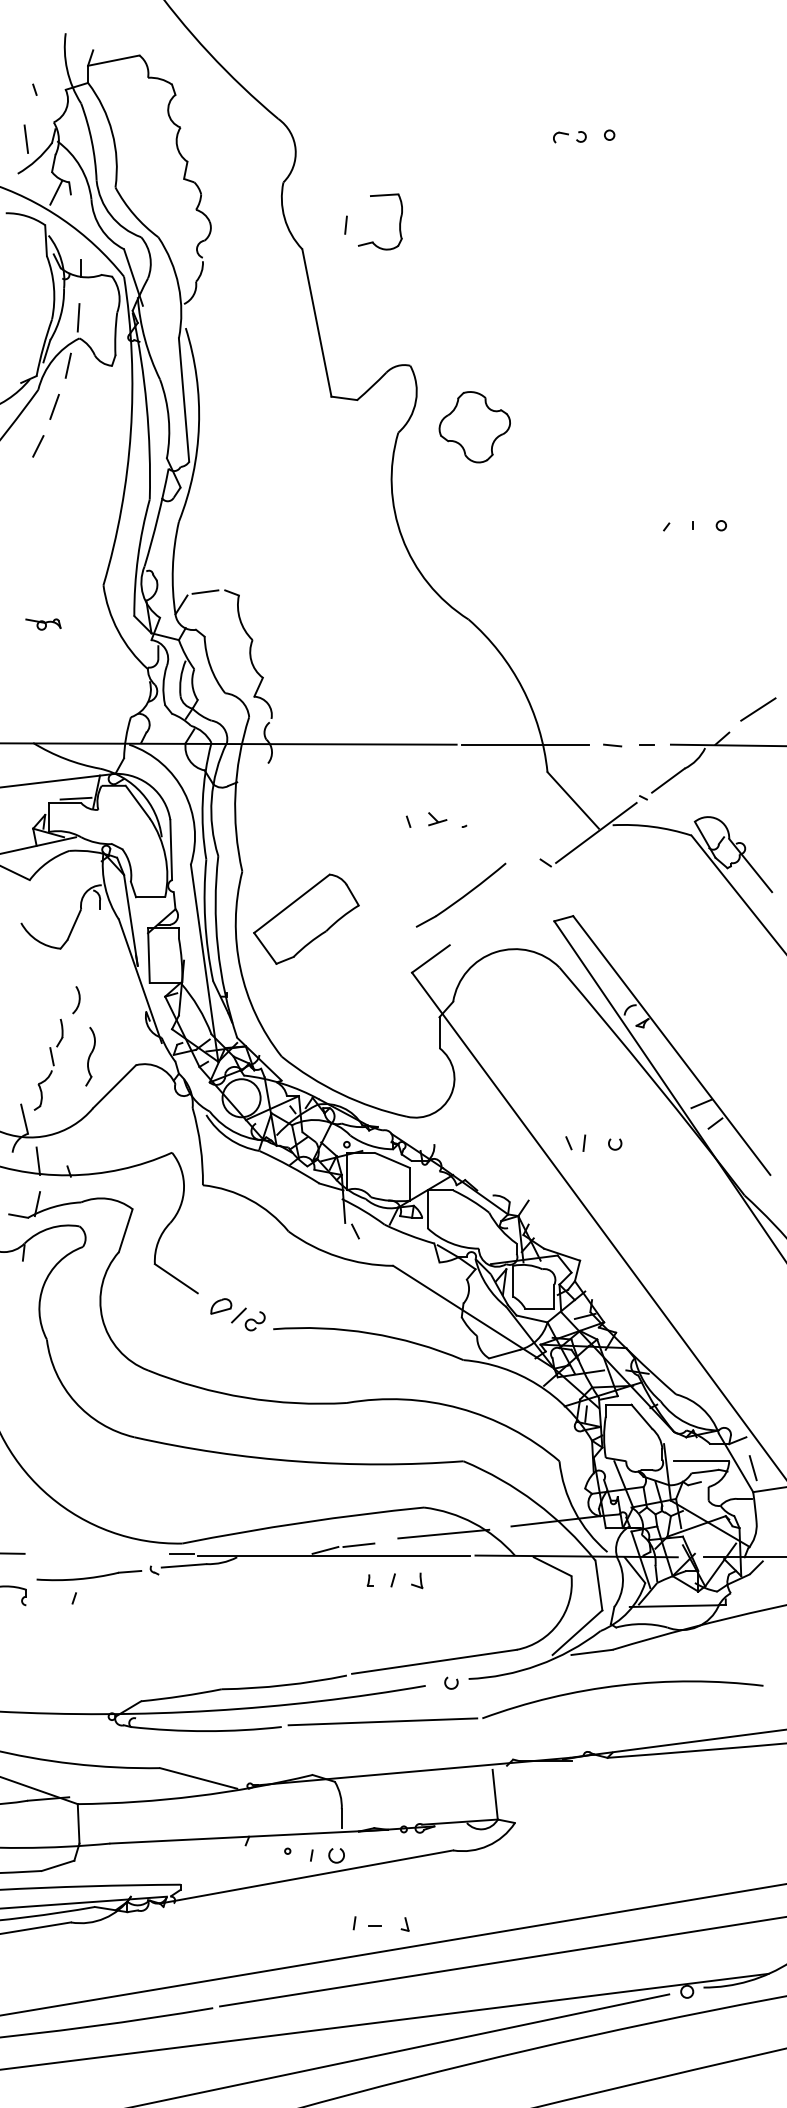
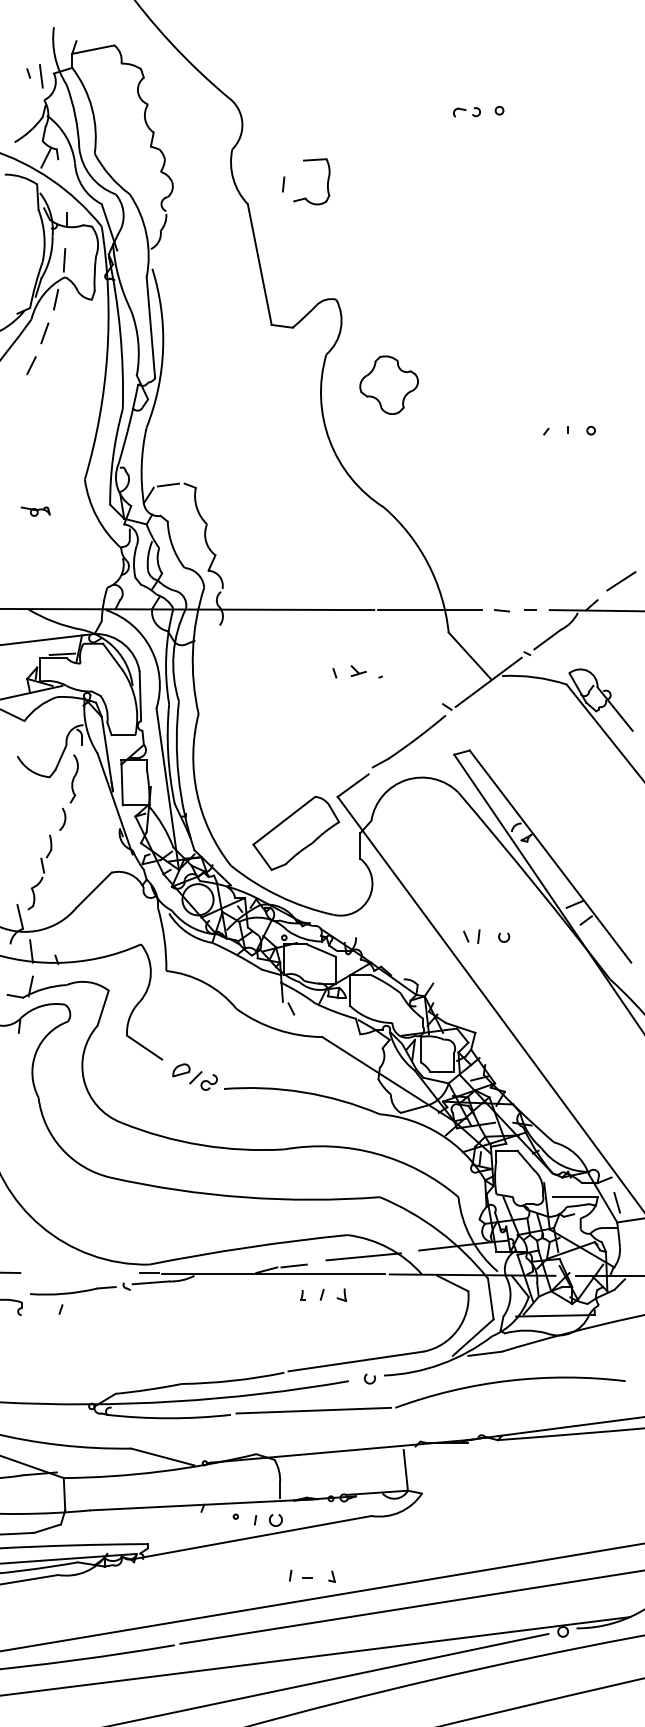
line: (25, 138) -> (40, 75), moved
part: (474, 427) -> (388, 385), moved
part: (460, 894) -> (408, 741), moved
part: (306, 918) -> (296, 832), moved
part: (90, 1056) -> (74, 778), moved

